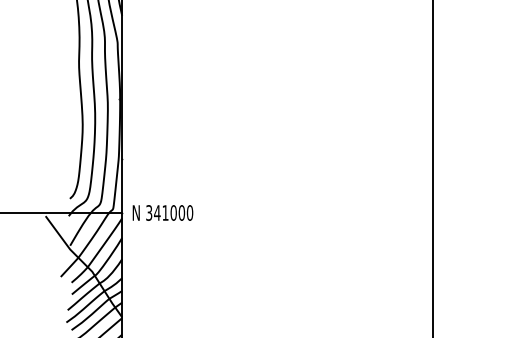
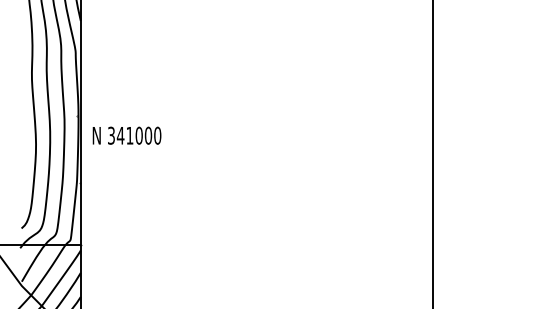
text: (162, 212) -> (126, 135), moved

